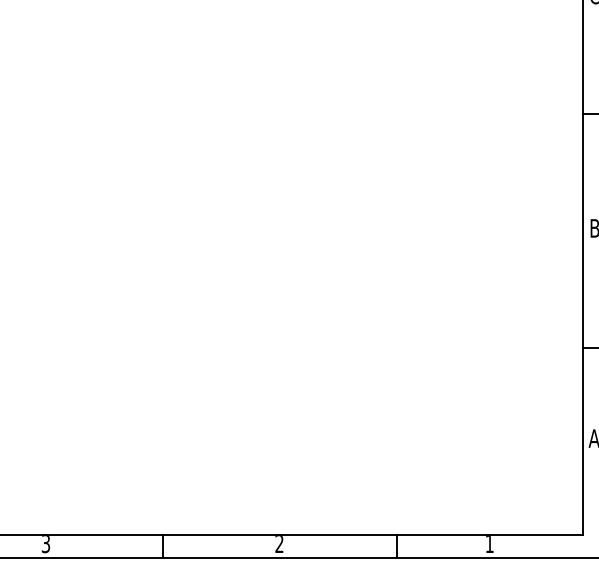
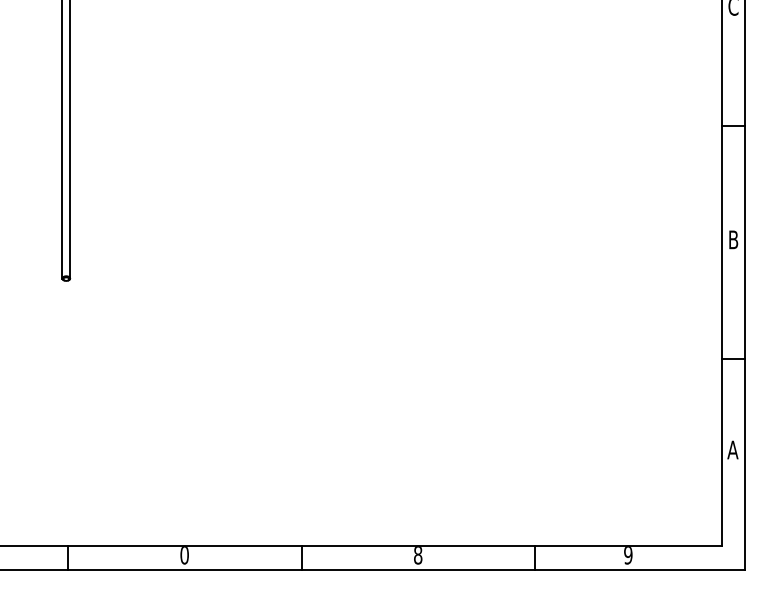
text: (45, 544) -> (184, 555), 3 -> 0
text: (279, 544) -> (418, 555), 2 -> 8
text: (489, 544) -> (628, 555), 1 -> 9

